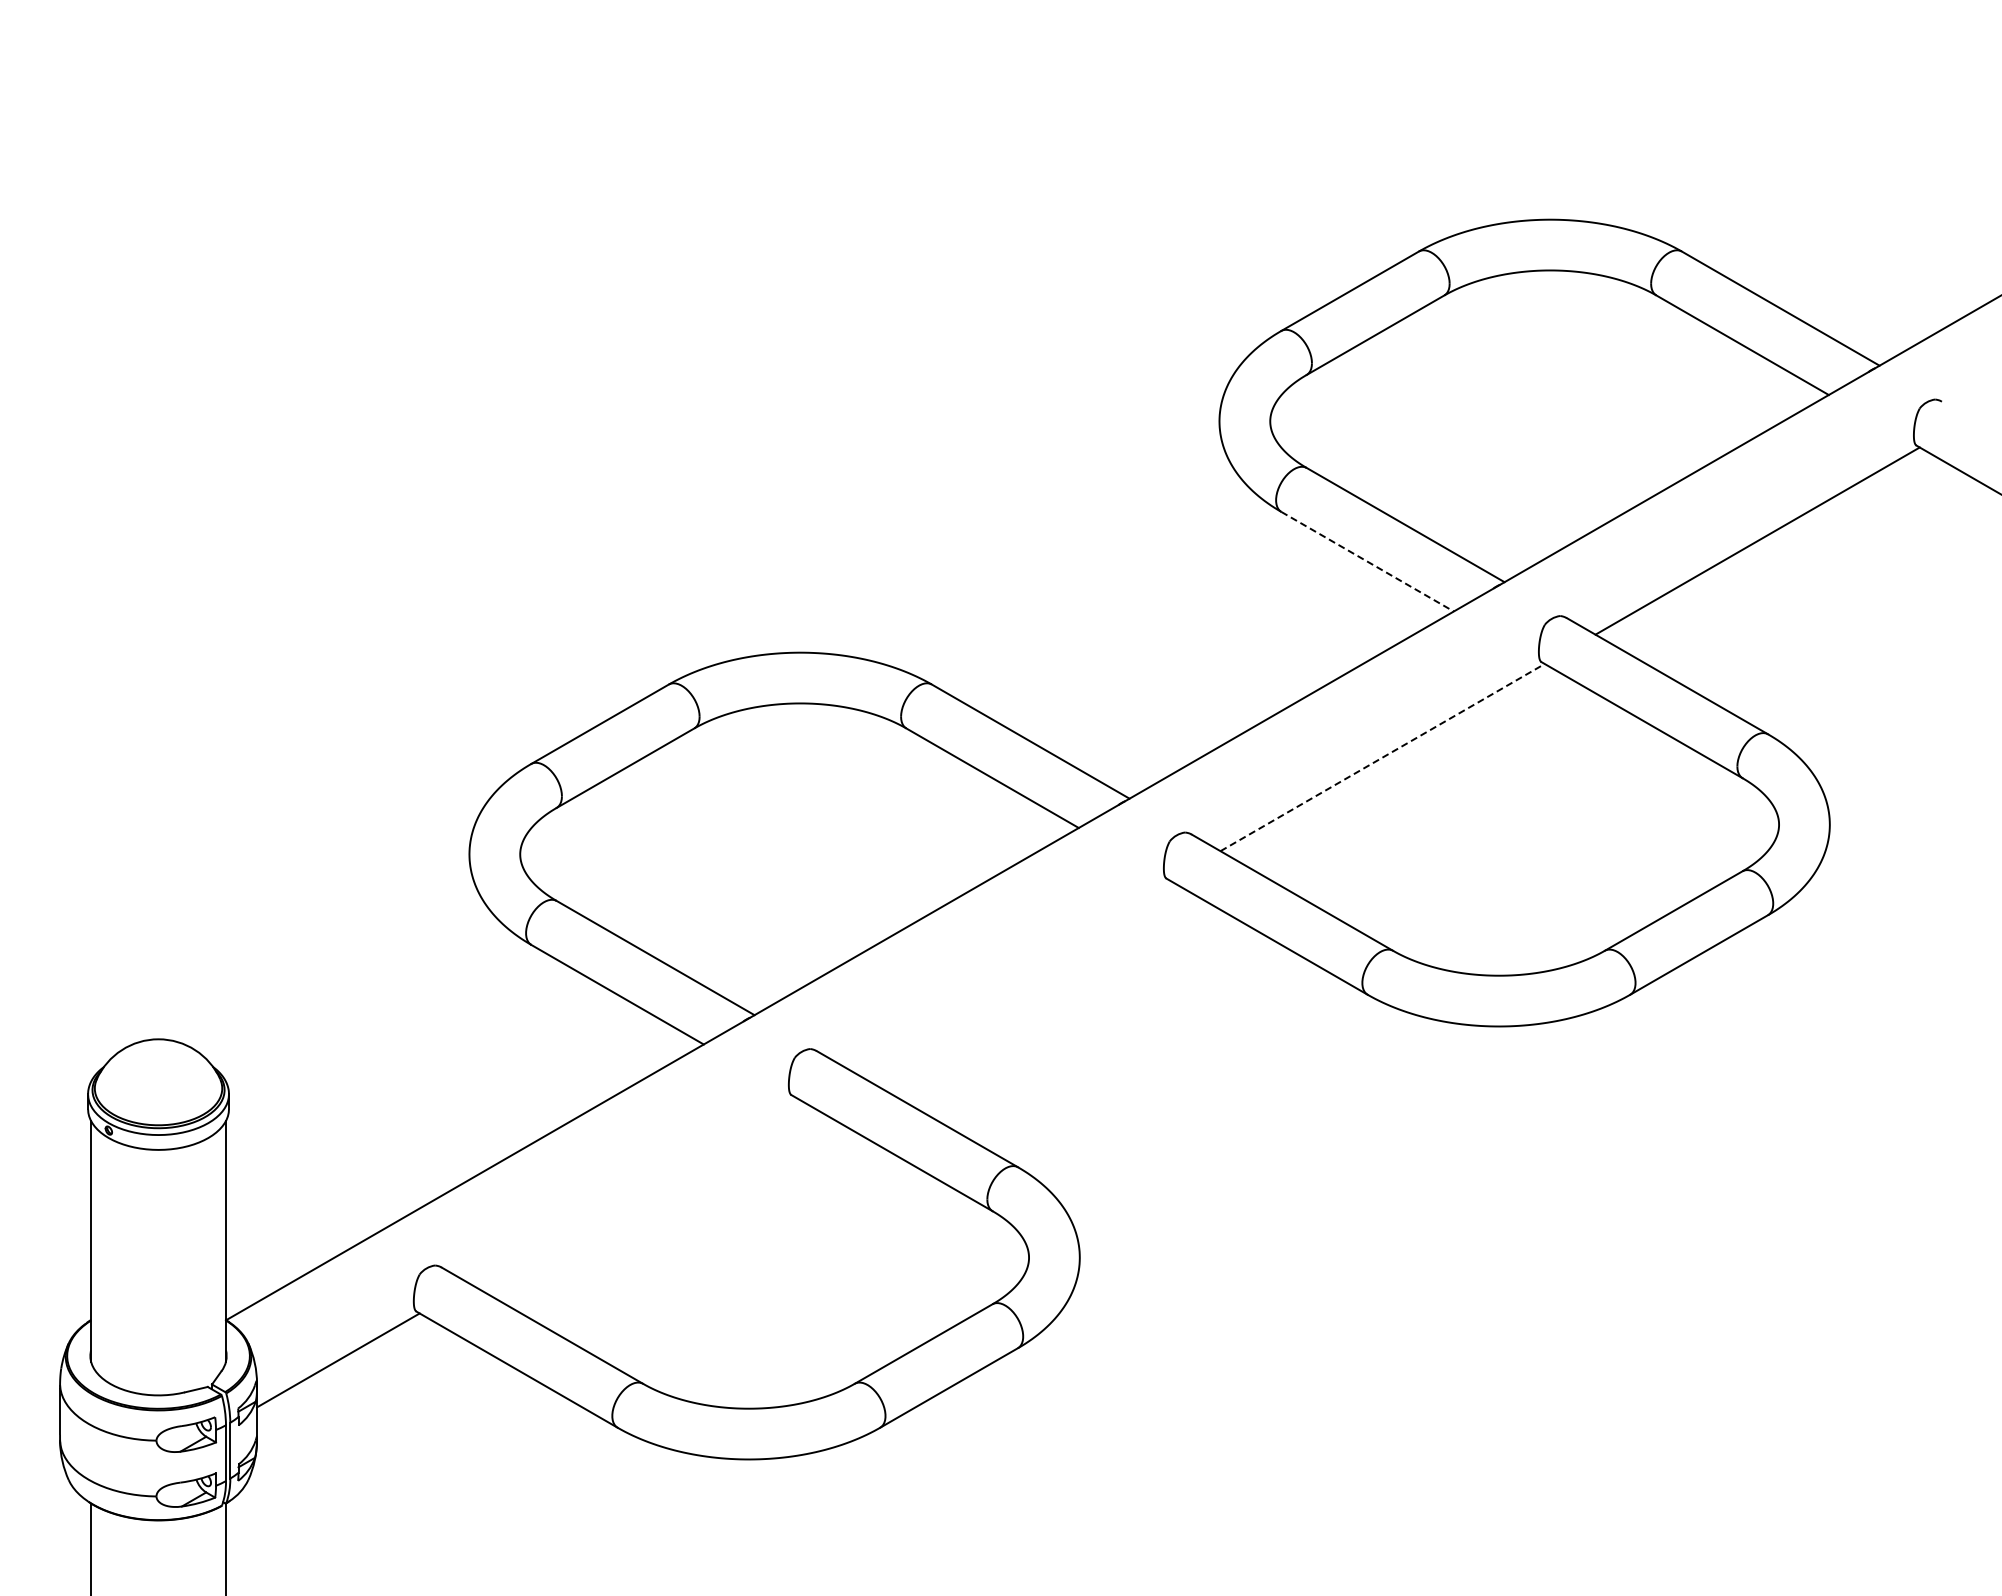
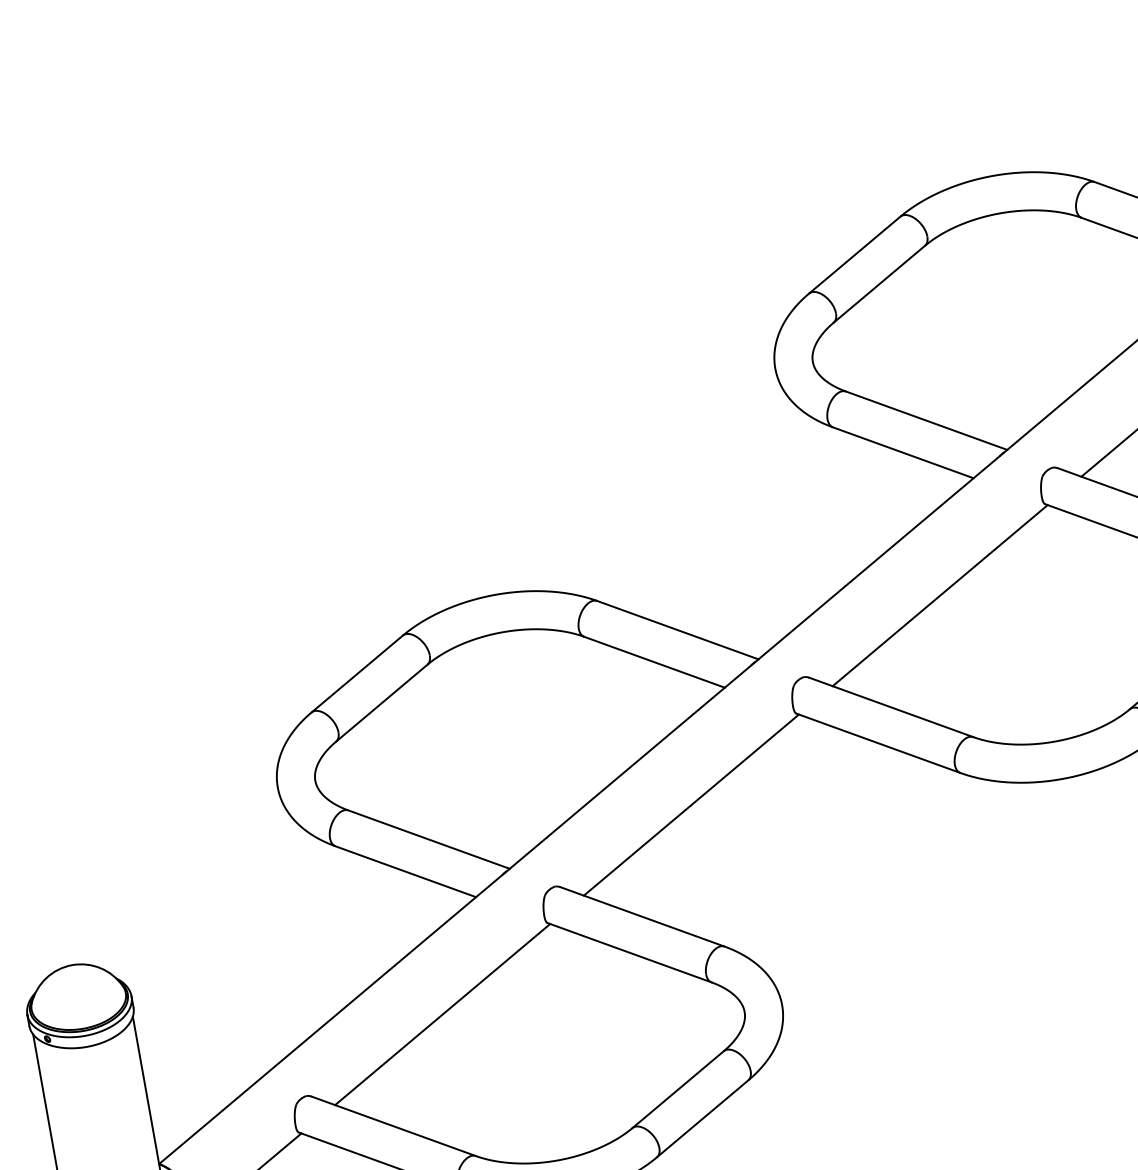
line: (1367, 561) -> (903, 452), dashed -> solid
line: (1383, 757) -> (940, 595), dashed -> solid
line: (1007, 973) -> (691, 804), added
line: (632, 1190) -> (442, 1014), added

